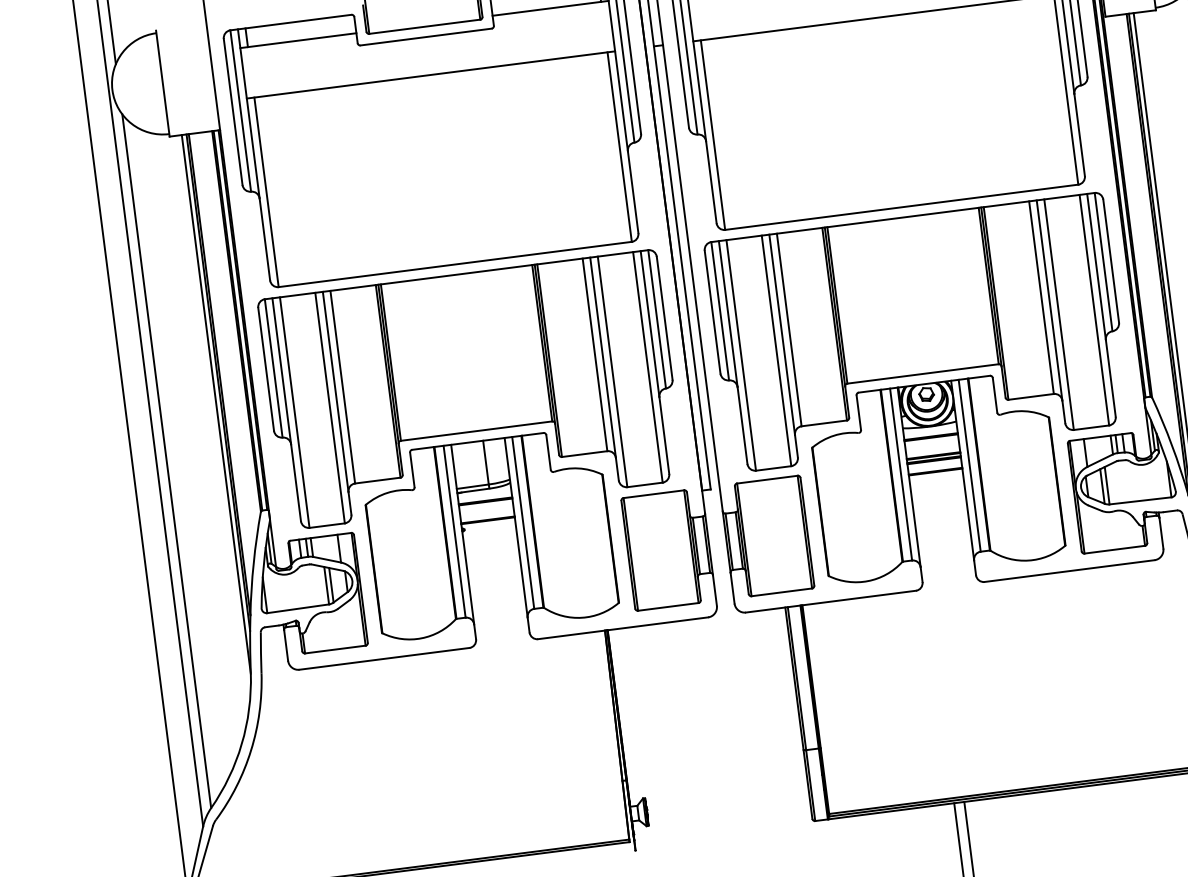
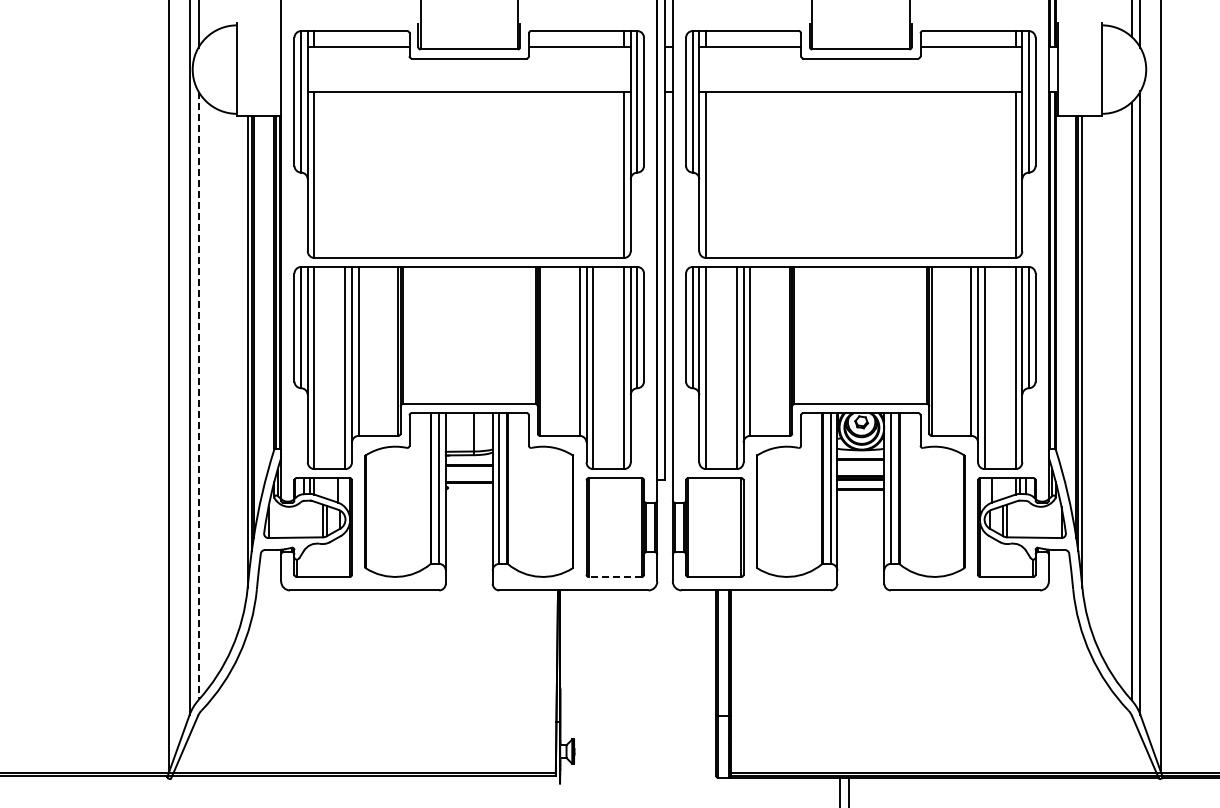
line: (166, 461) -> (198, 396), solid -> dashed
line: (668, 606) -> (615, 576), solid -> dashed

